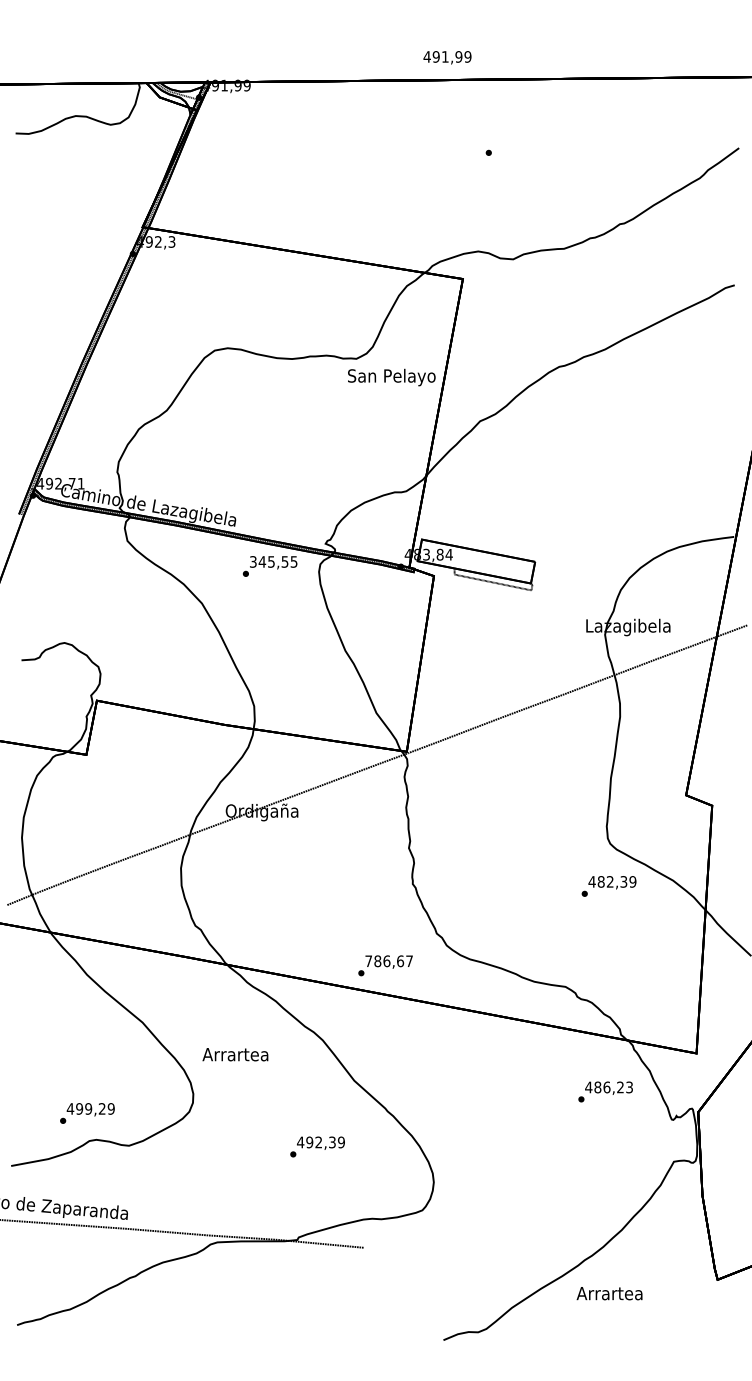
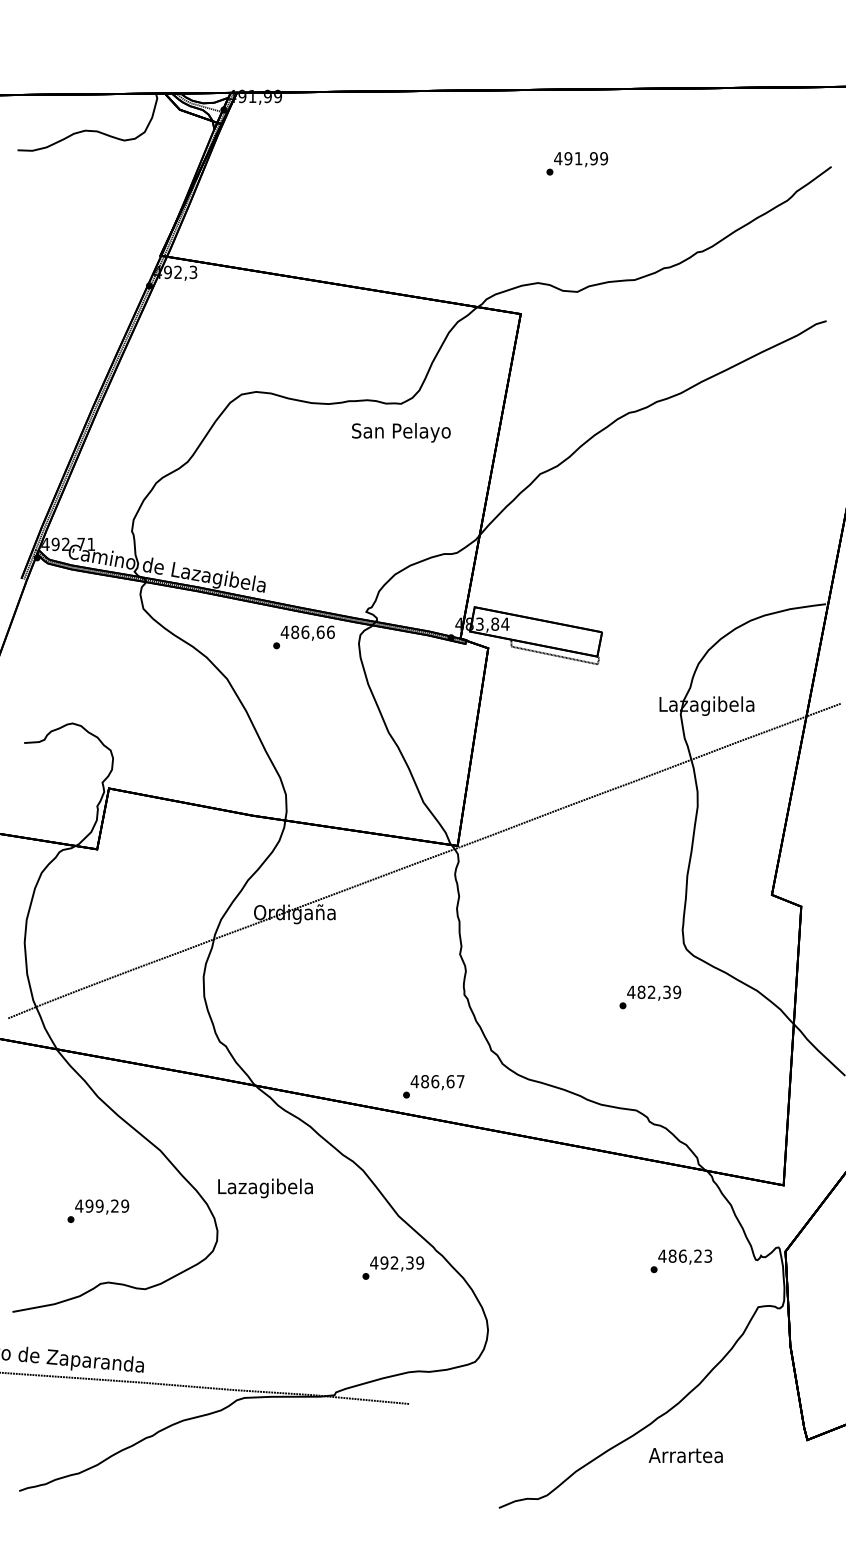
text: (447, 57) -> (581, 159), moved
text: (391, 377) -> (401, 432), moved
text: (273, 561) -> (307, 631), 345,55 -> 486,66
text: (608, 886) -> (649, 997), moved
text: (368, 960) -> (414, 1080), 786,67 -> 486,67
text: (236, 1055) -> (266, 1187), Arrartea -> Lazagibela
text: (605, 1091) -> (681, 1260), moved
text: (87, 1113) -> (98, 1211), moved
text: (317, 1146) -> (393, 1267), moved

